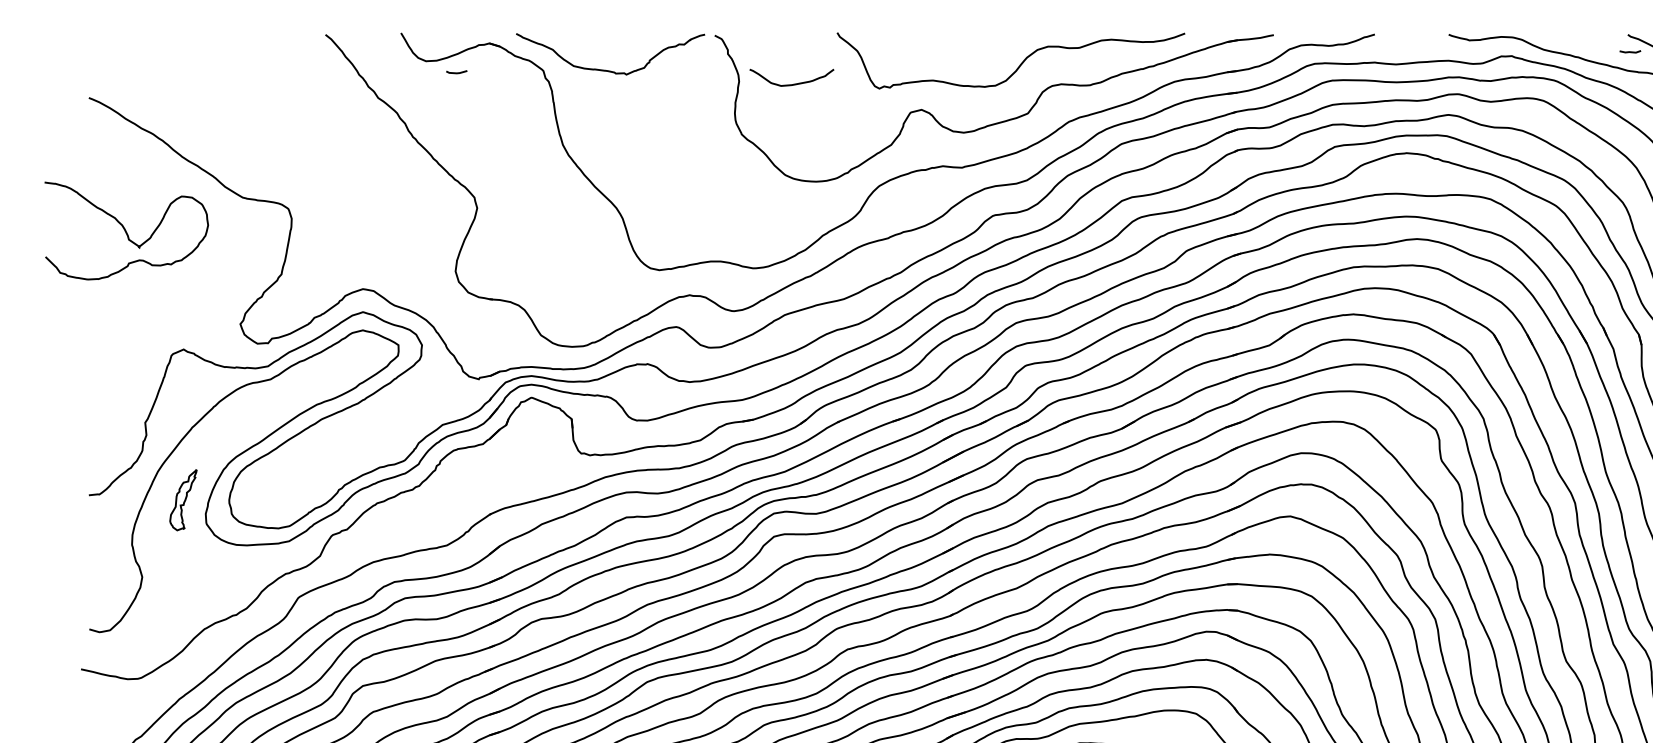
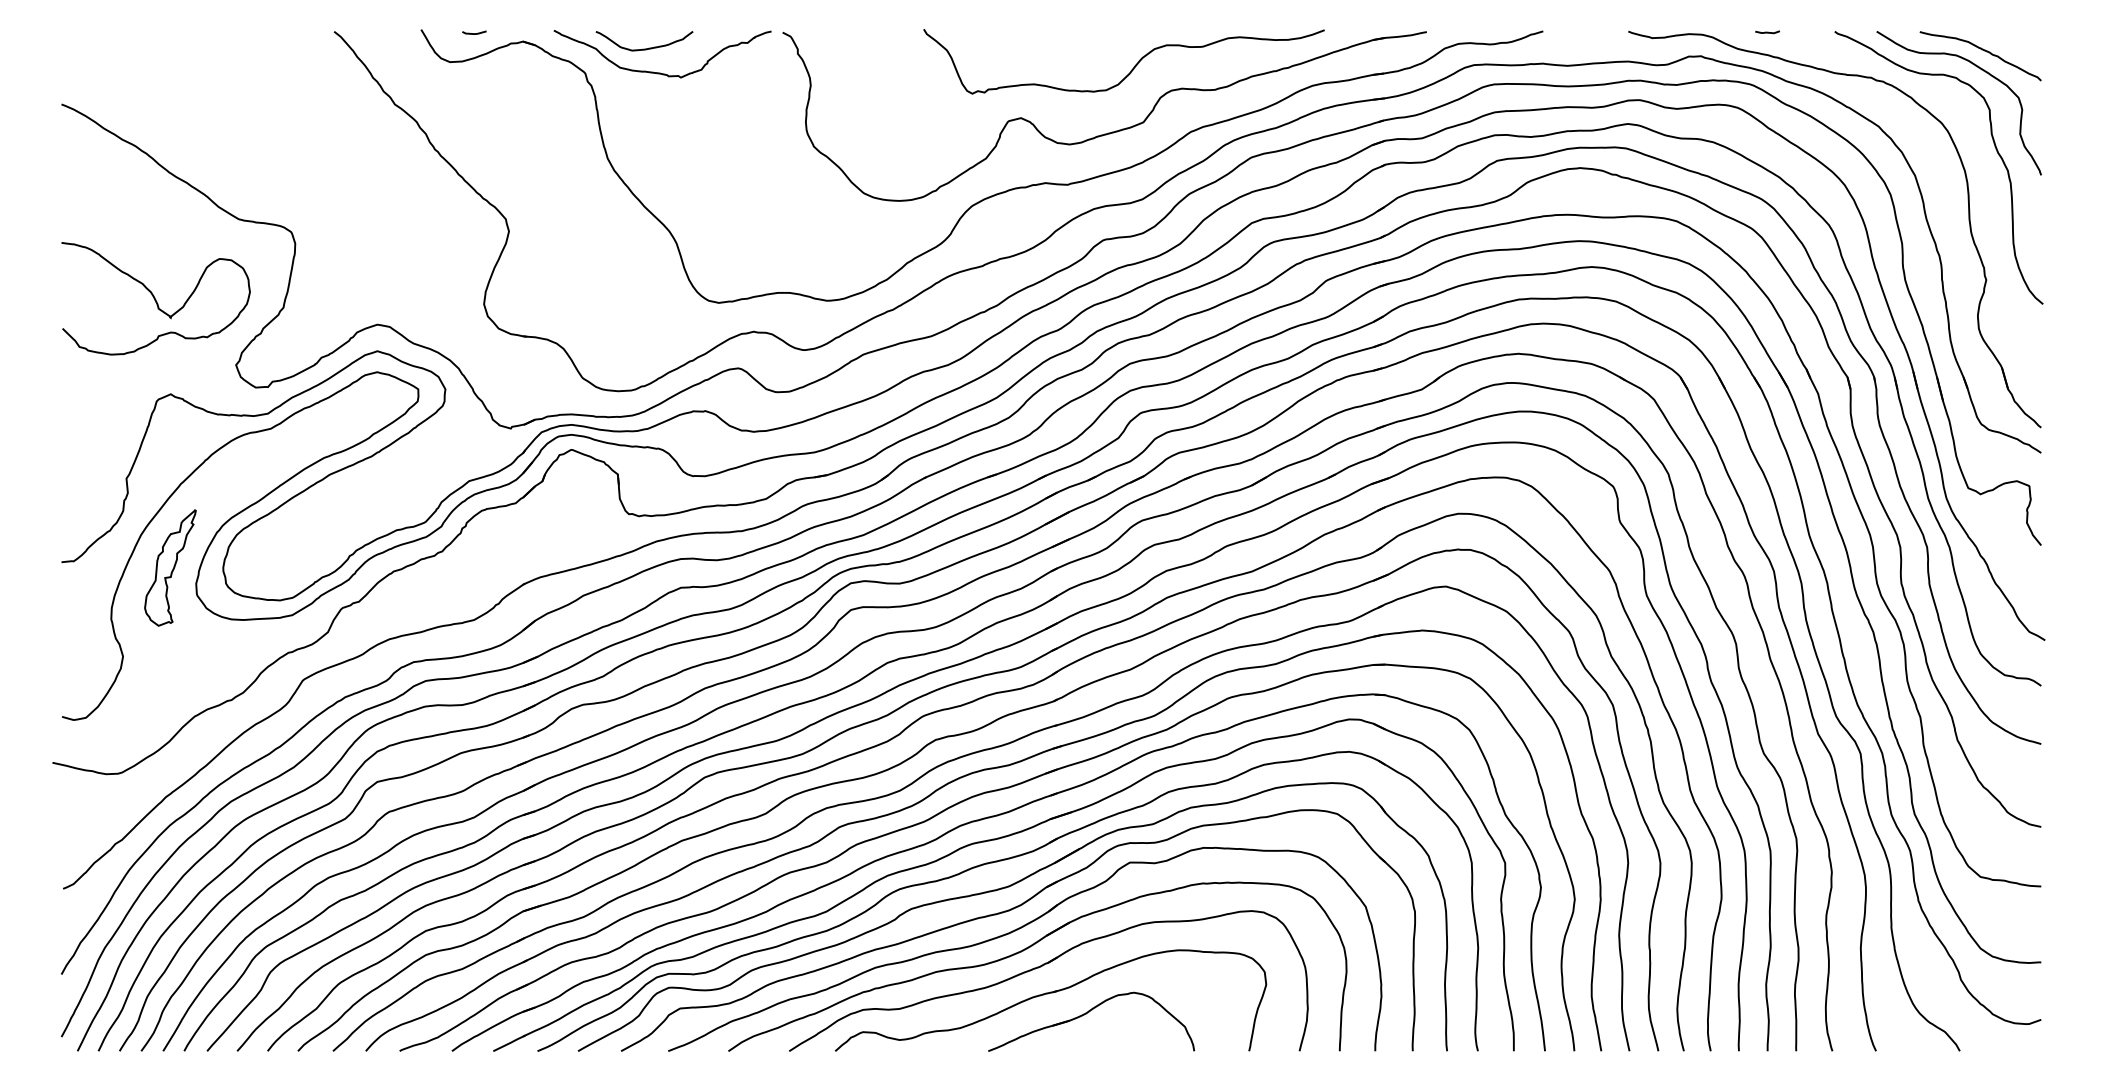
line: (1630, 52) -> (1767, 32), moved
line: (456, 72) -> (474, 33), moved
curve: (791, 84) -> (644, 48), moved
curve: (126, 230) -> (155, 298), moved
part: (183, 499) -> (170, 567), size x1.67

